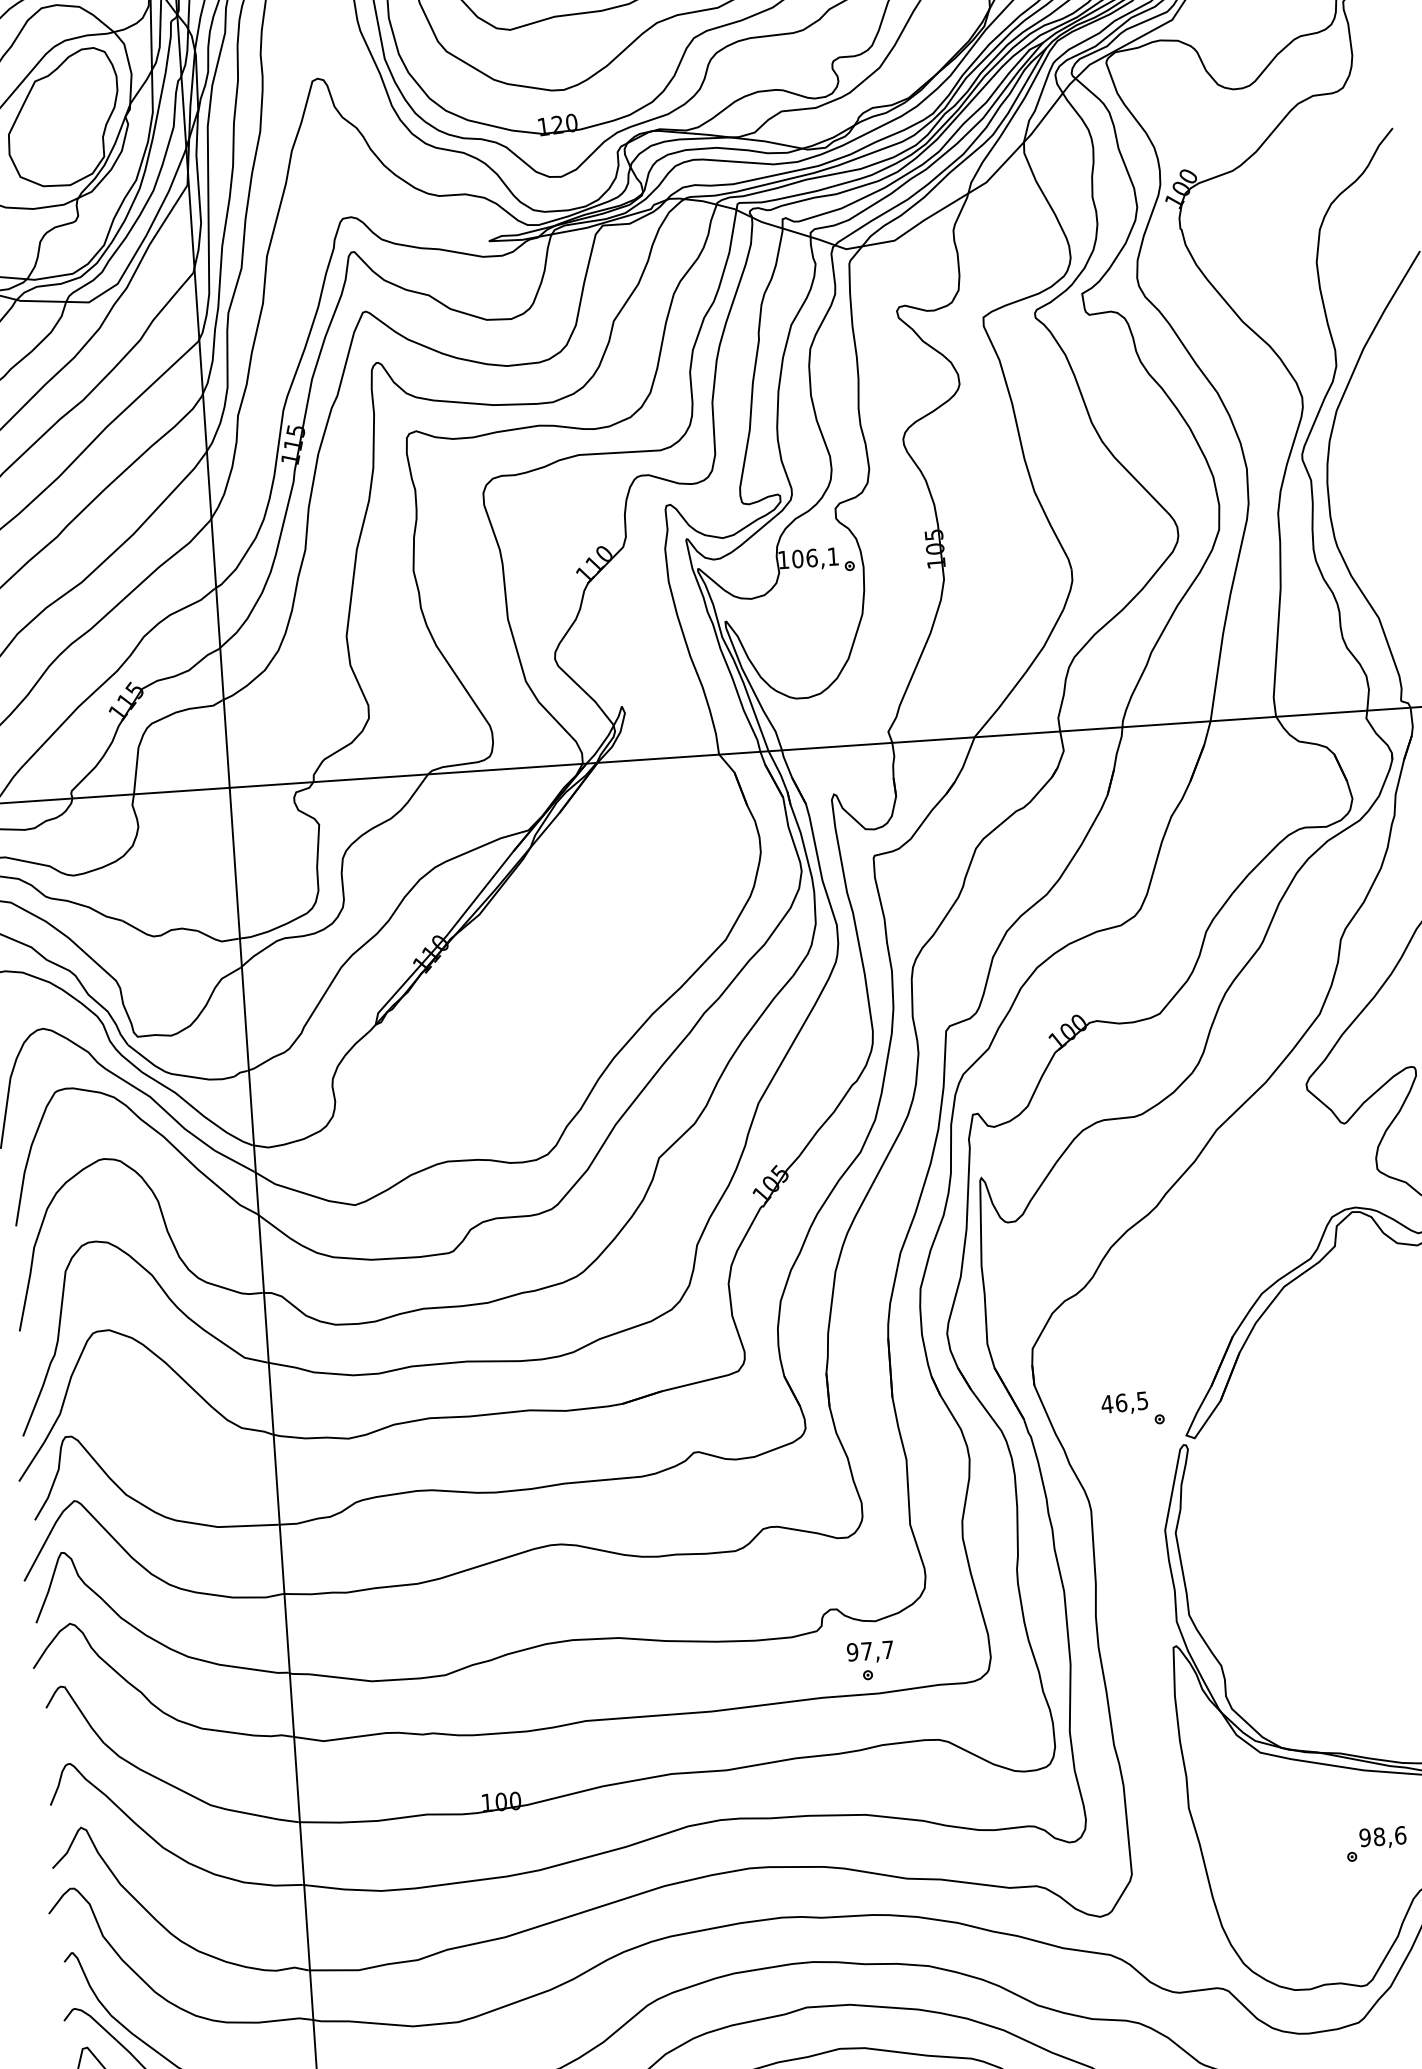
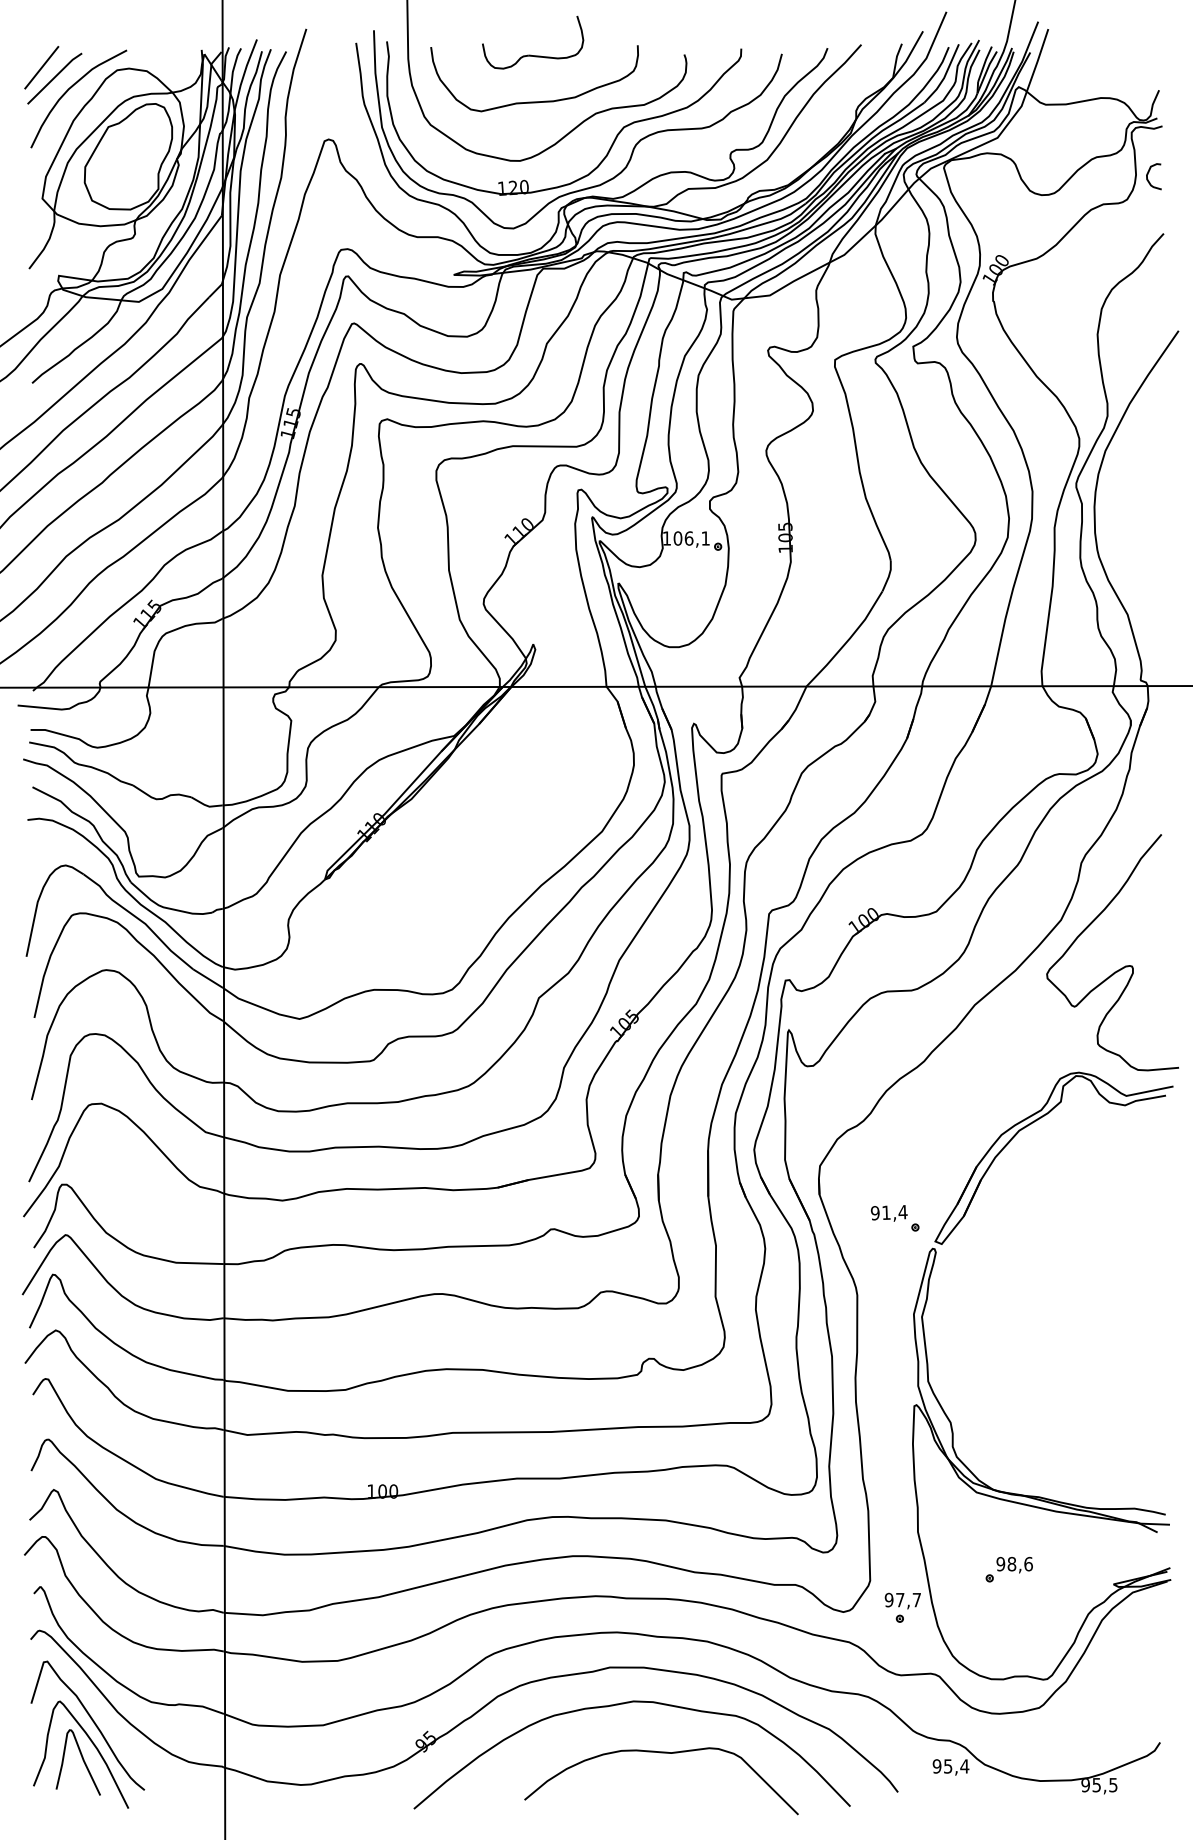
curve: (1368, 53) -> (1148, 174), added
text: (1124, 1402) -> (888, 1212), 46,5 -> 91,4
part: (870, 1660) -> (902, 1607), moved
part: (1375, 1843) -> (1008, 1569), moved

